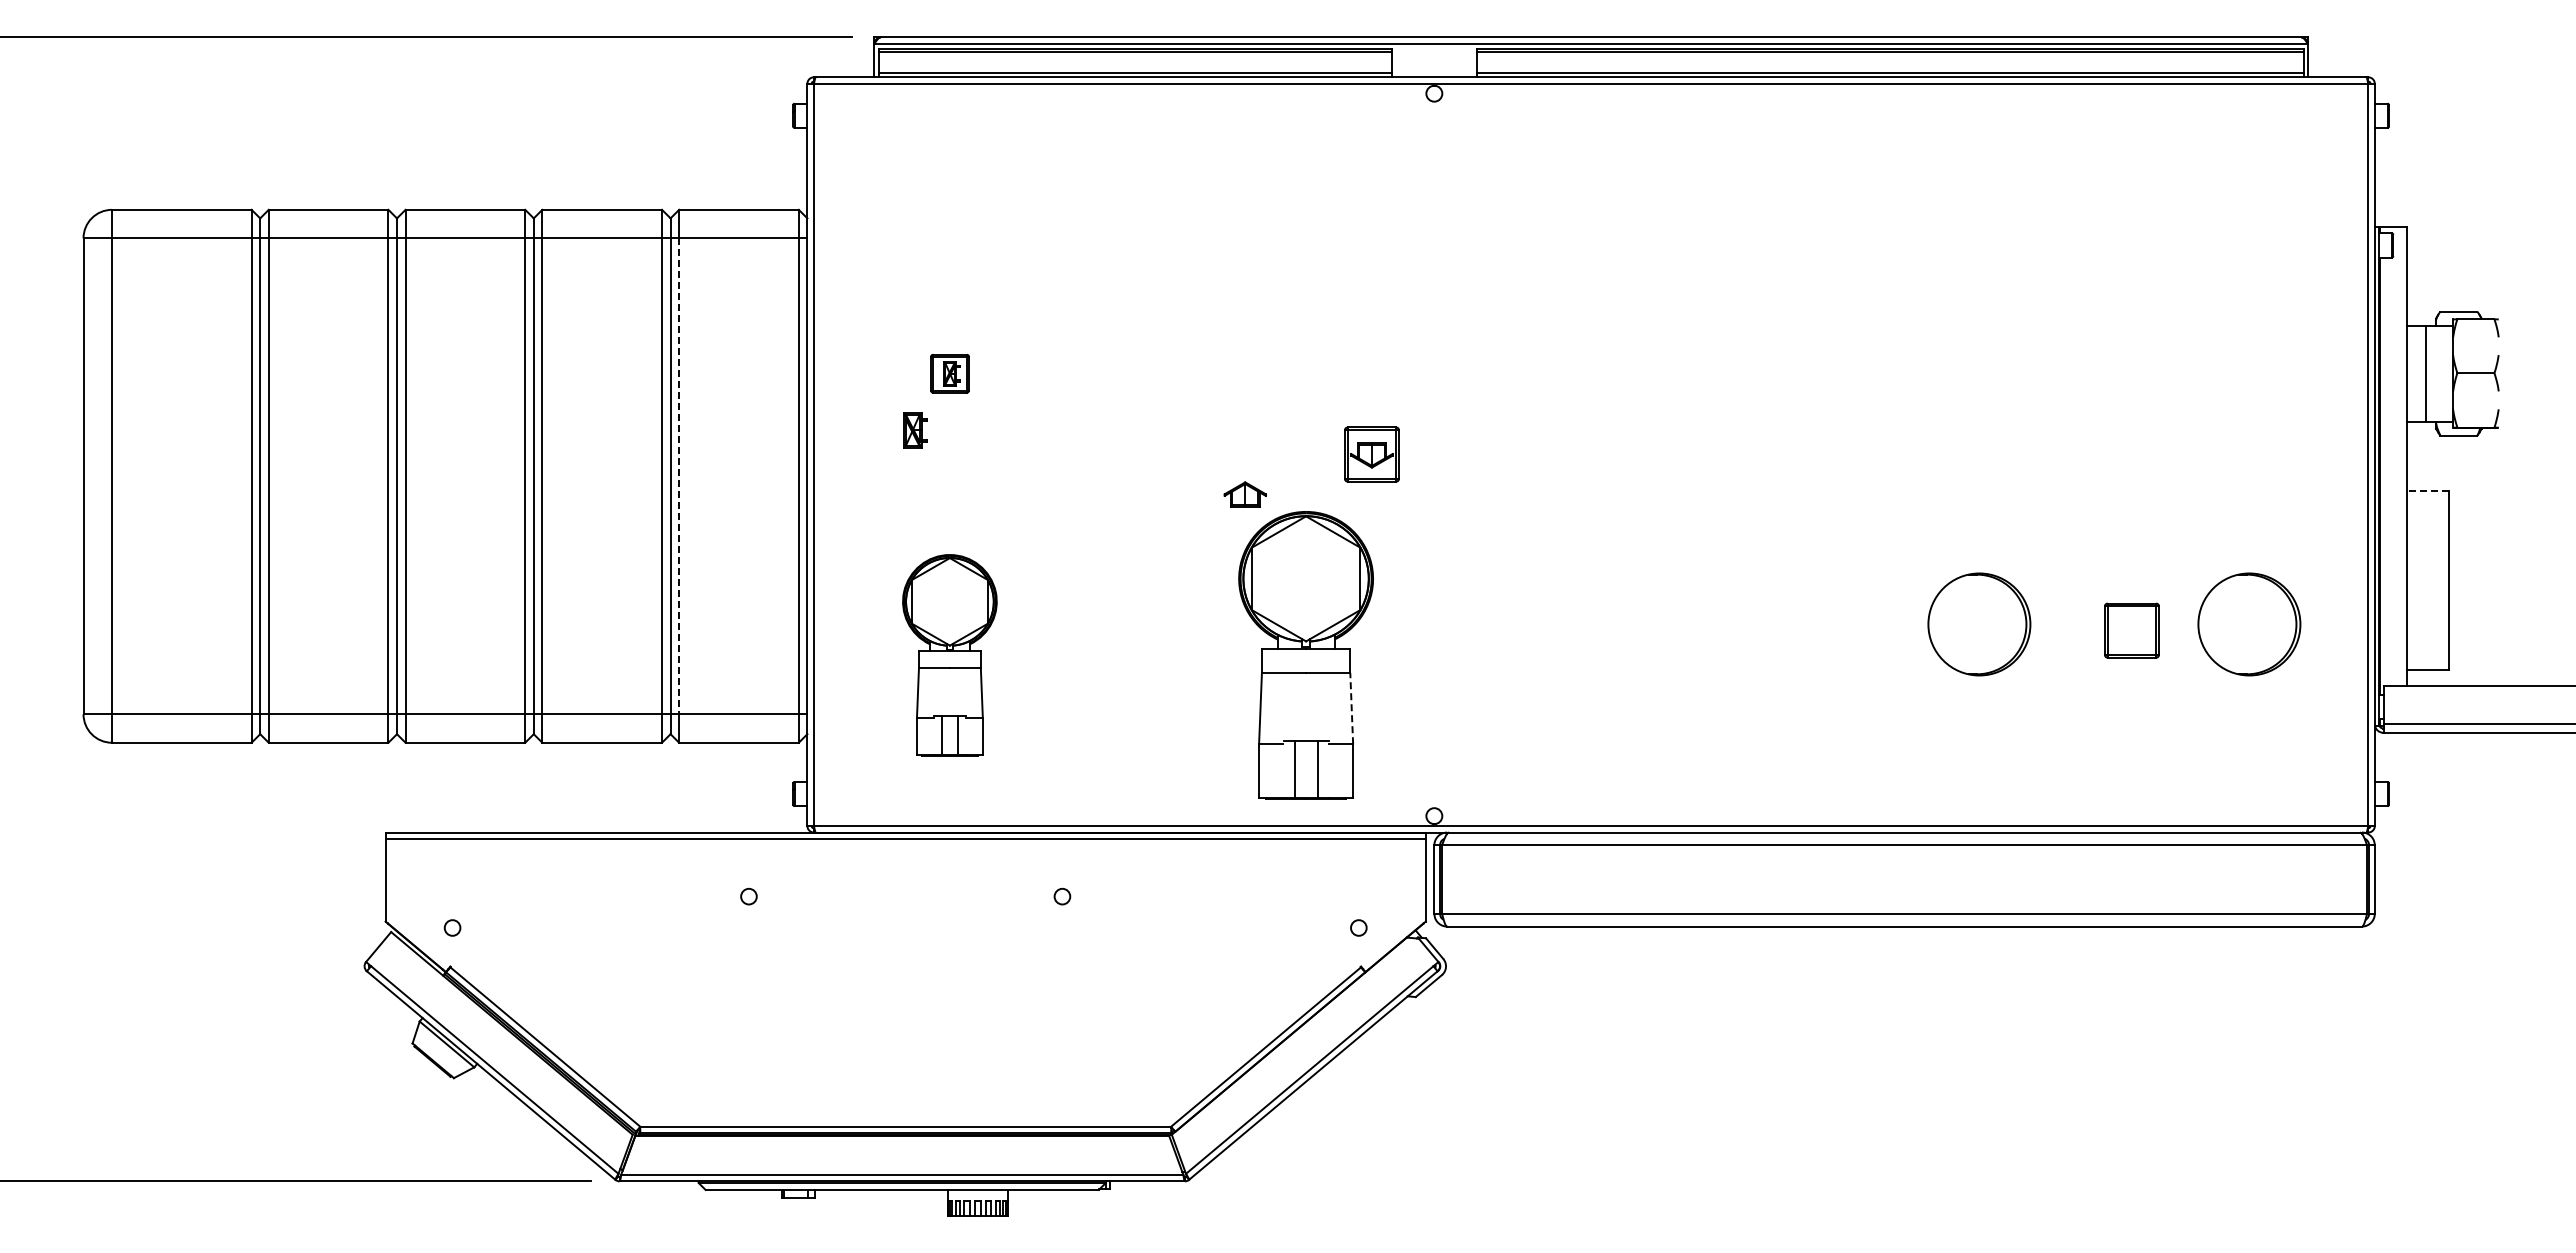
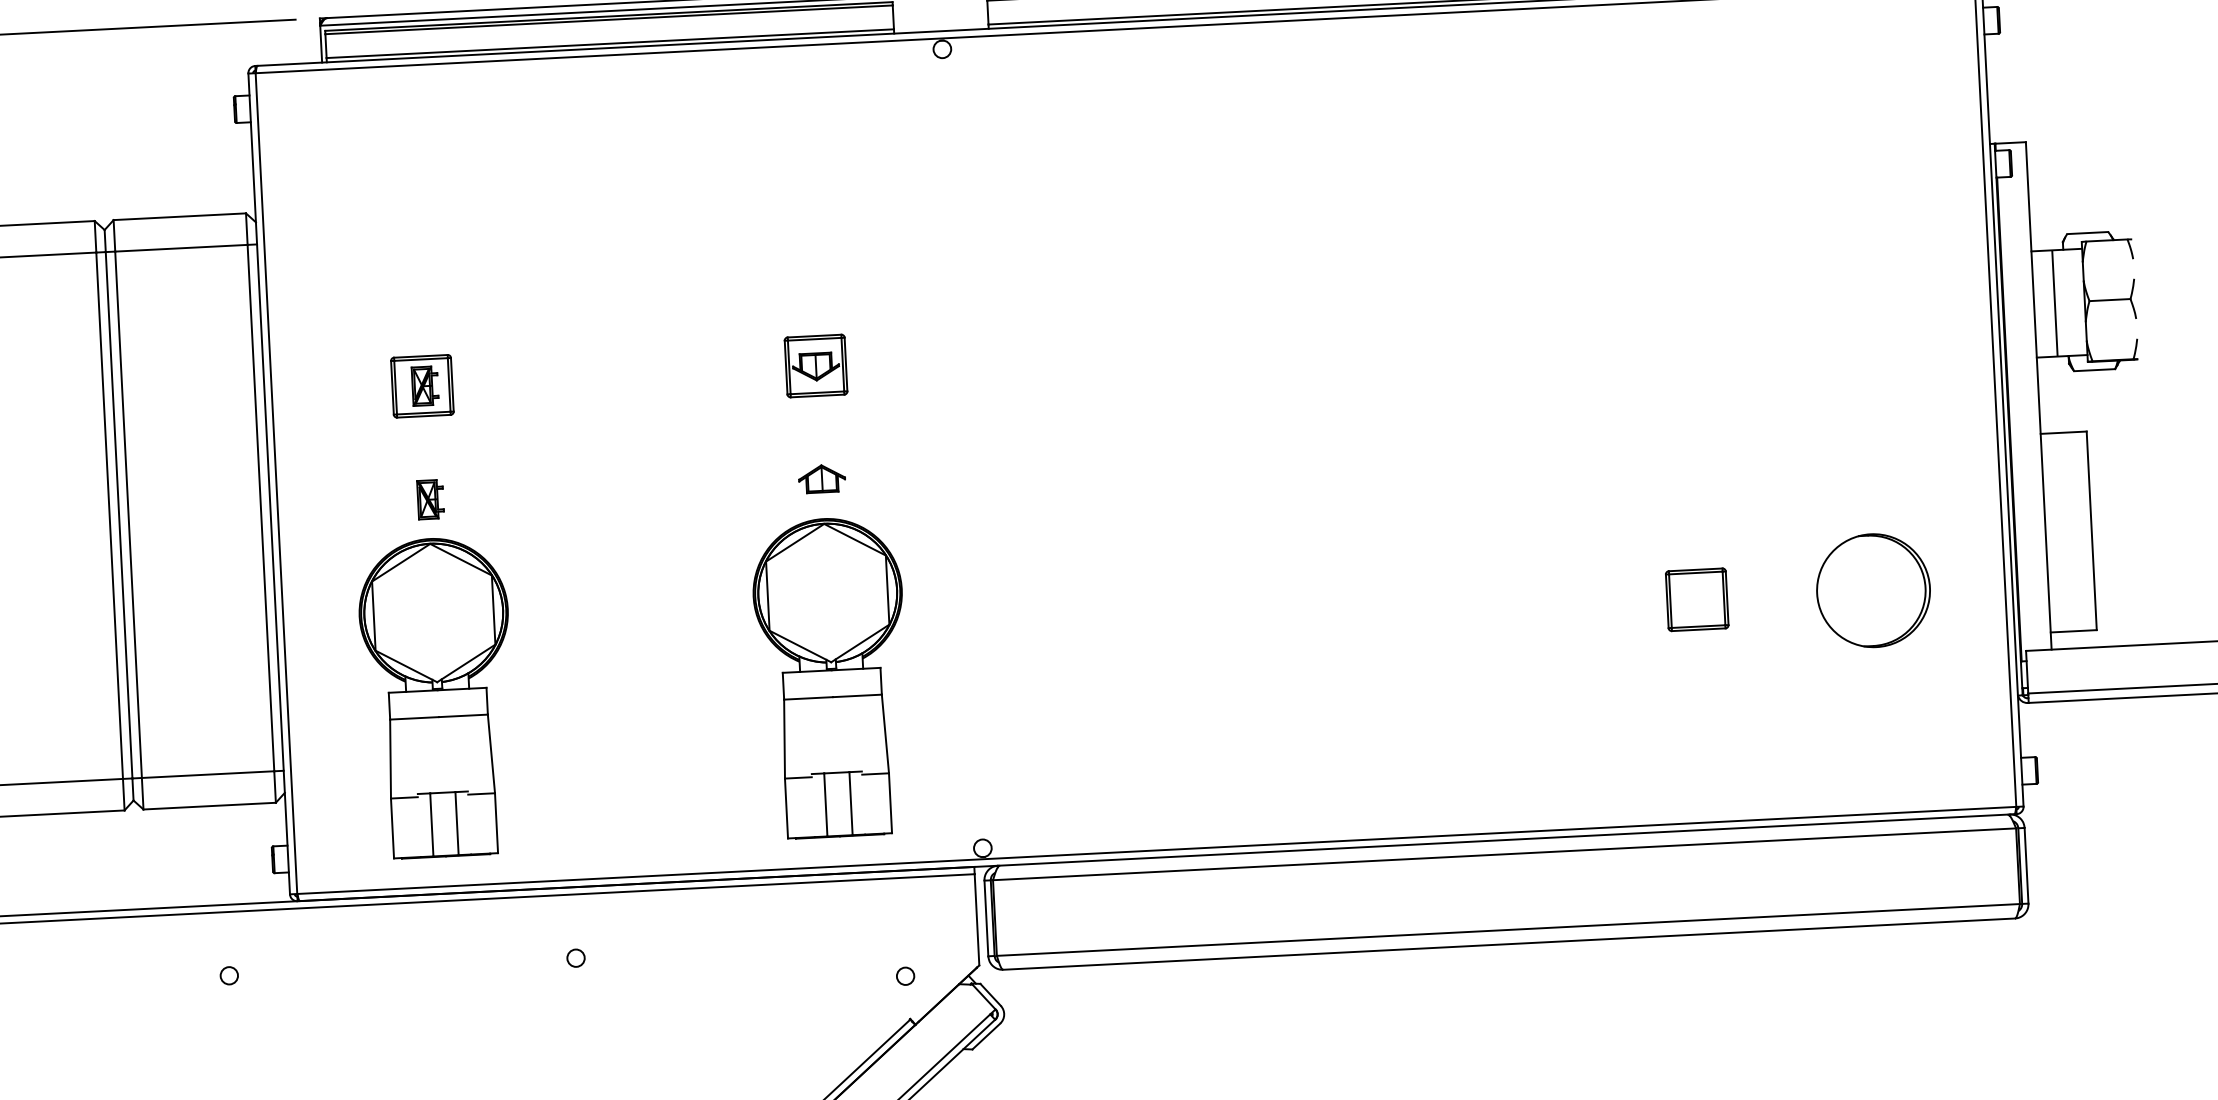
part: (949, 373) -> (421, 385), size x1.43
part: (915, 430) -> (430, 499), moved
part: (1371, 454) -> (815, 366), moved
line: (679, 476) -> (128, 514), dashed -> solid
line: (2428, 490) -> (2064, 432), dashed -> solid
part: (1244, 494) -> (821, 478), moved
part: (1979, 624) -> (1575, 605), removed
part: (2131, 630) -> (1696, 599), moved
part: (949, 655) -> (437, 697), size x1.43
line: (1351, 708) -> (885, 733), dashed -> solid

